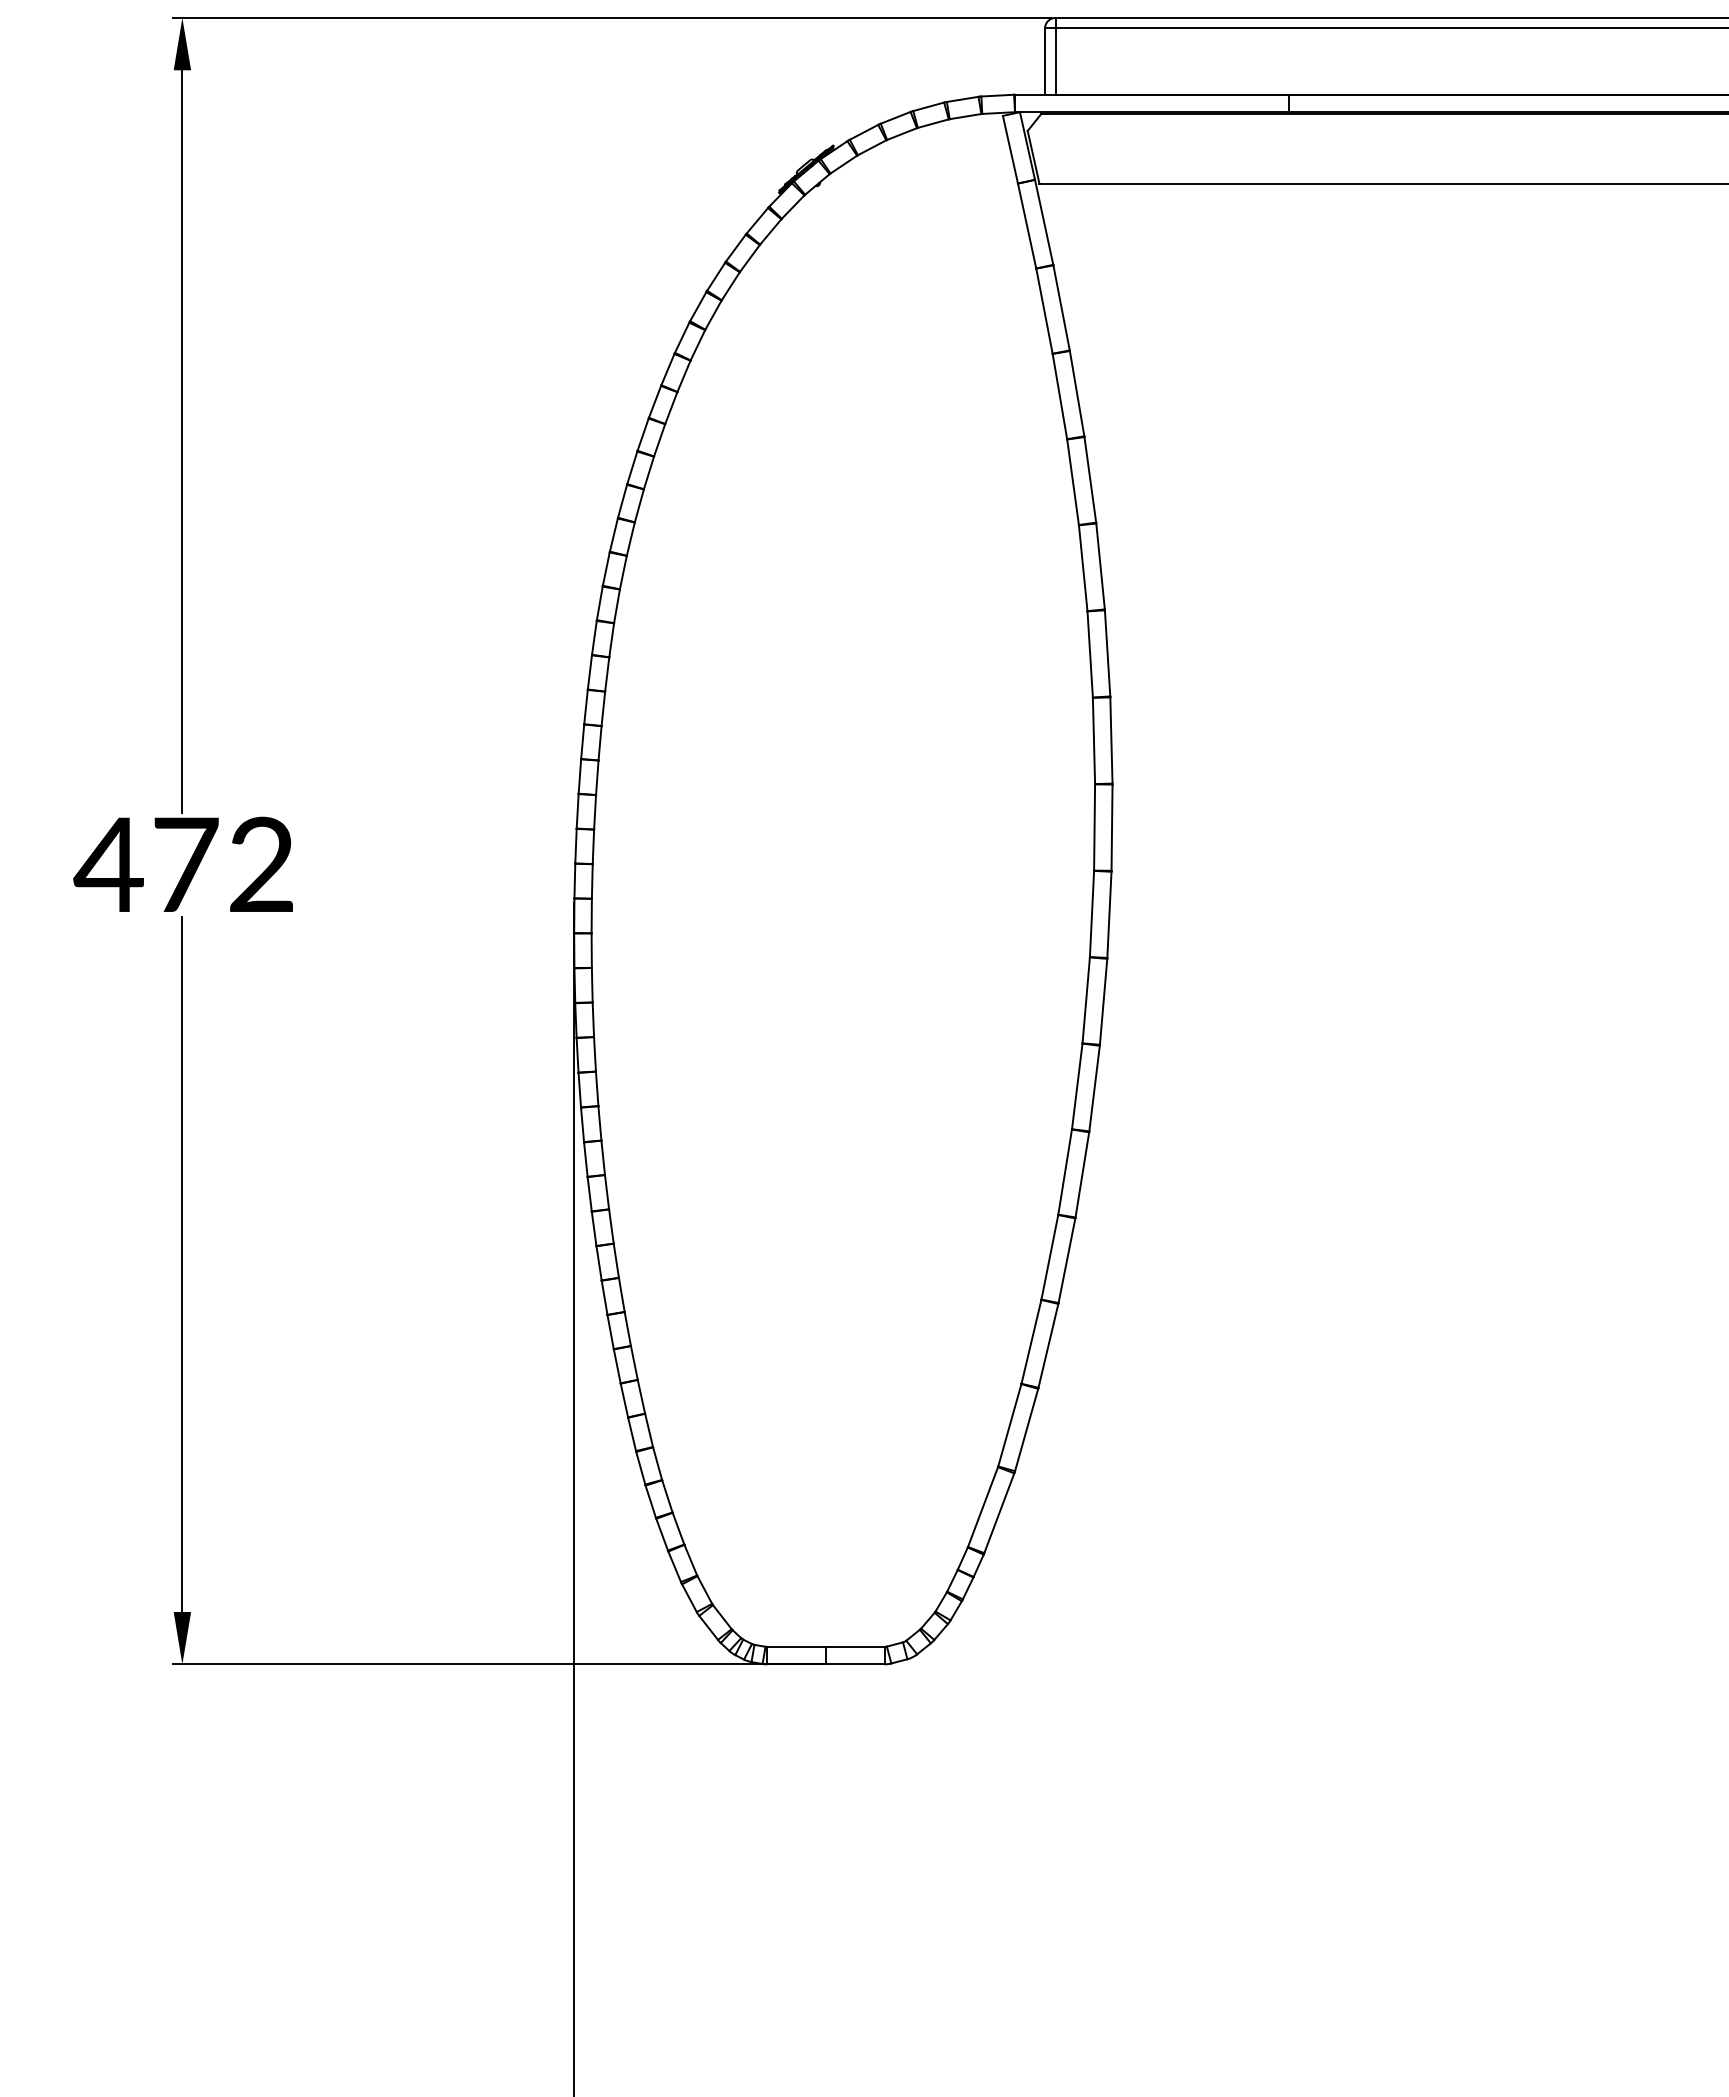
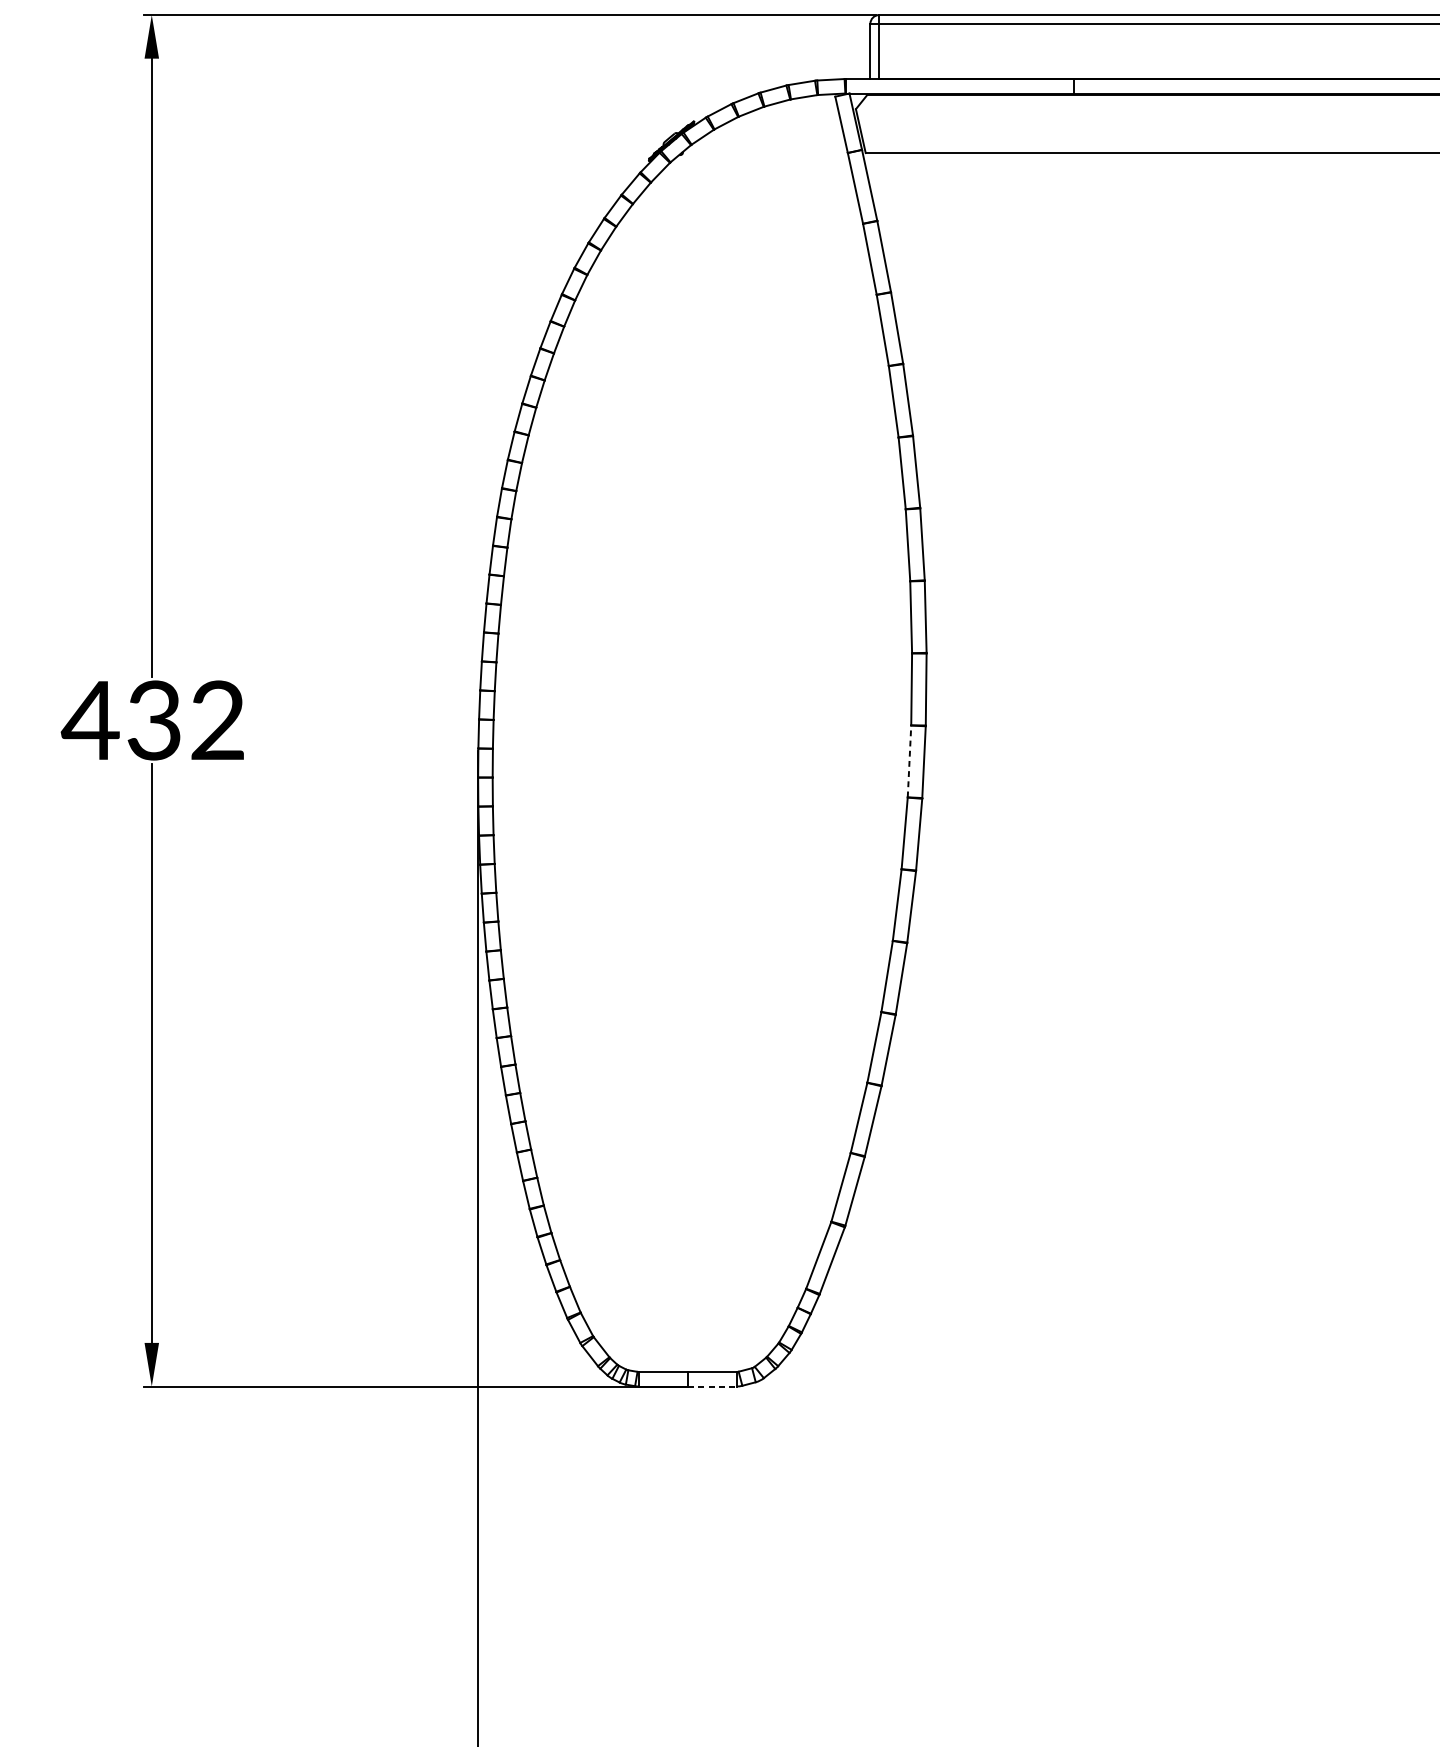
text: (185, 864) -> (154, 720), 472 -> 432
line: (1092, 913) -> (909, 761), solid -> dashed
line: (856, 1664) -> (713, 1386), solid -> dashed

